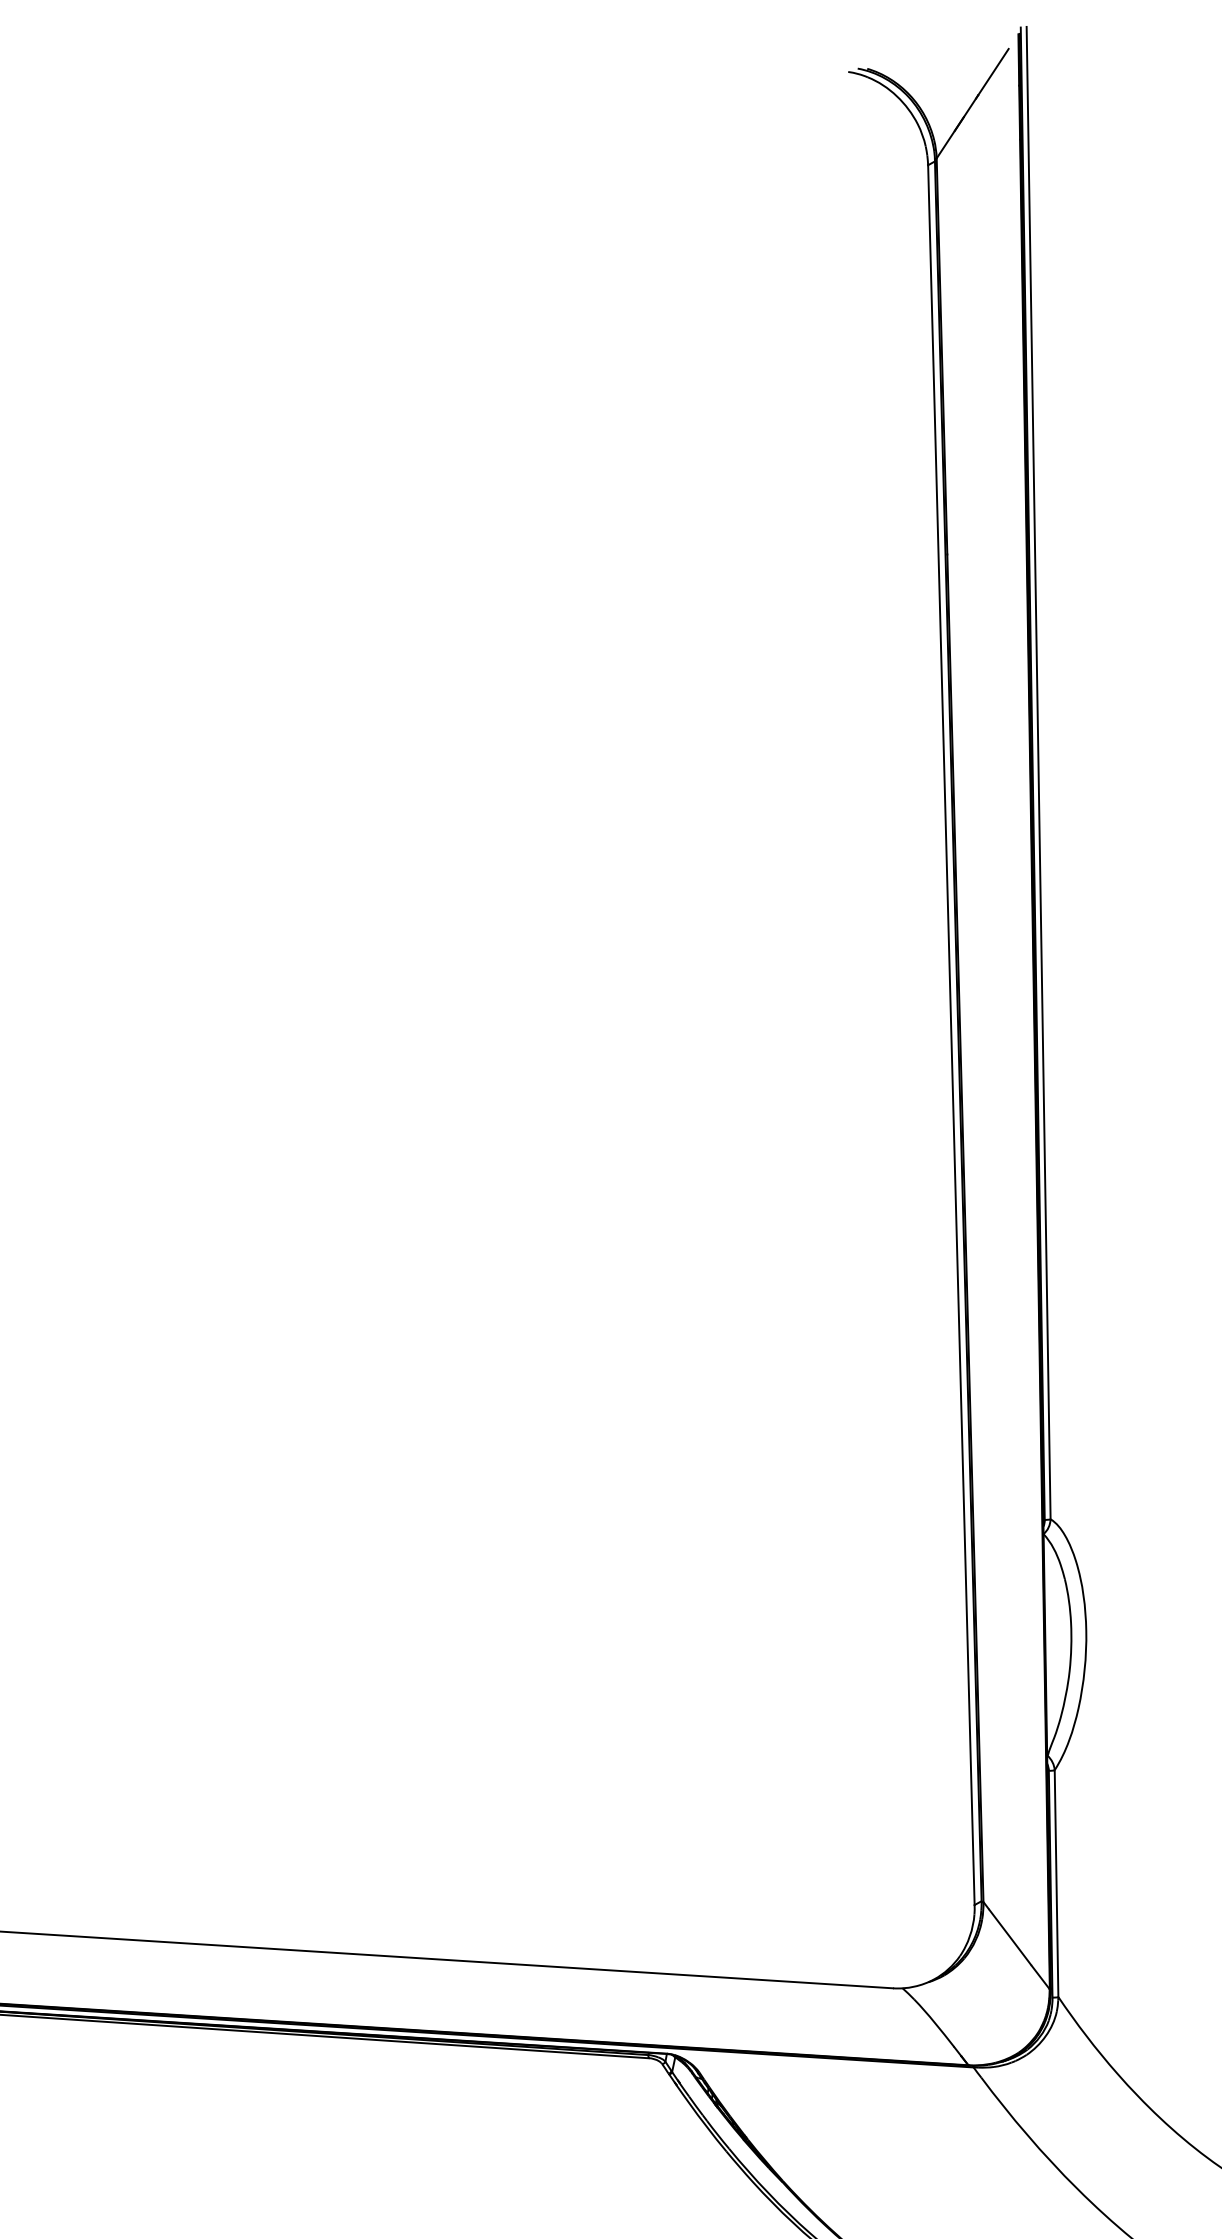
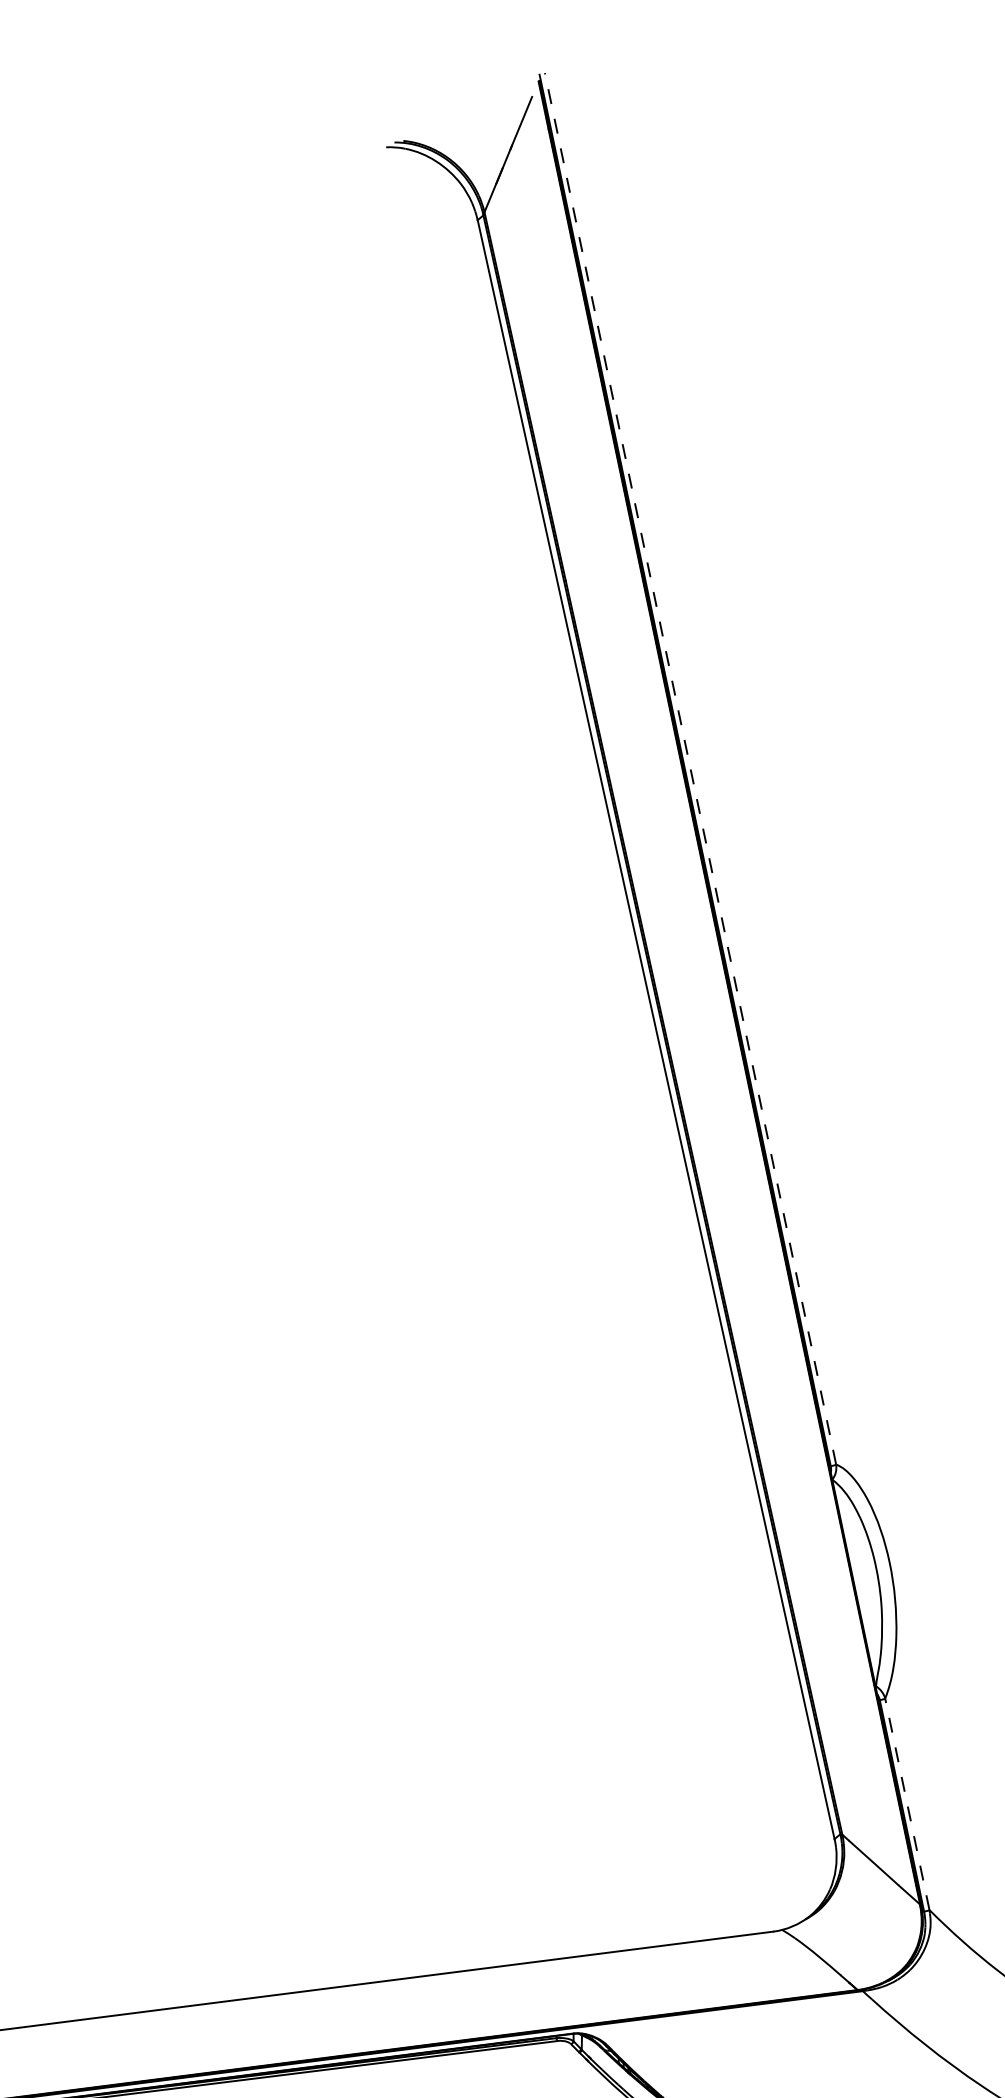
line: (1038, 772) -> (690, 768), solid -> dashed
line: (1056, 1883) -> (907, 1804), solid -> dashed

